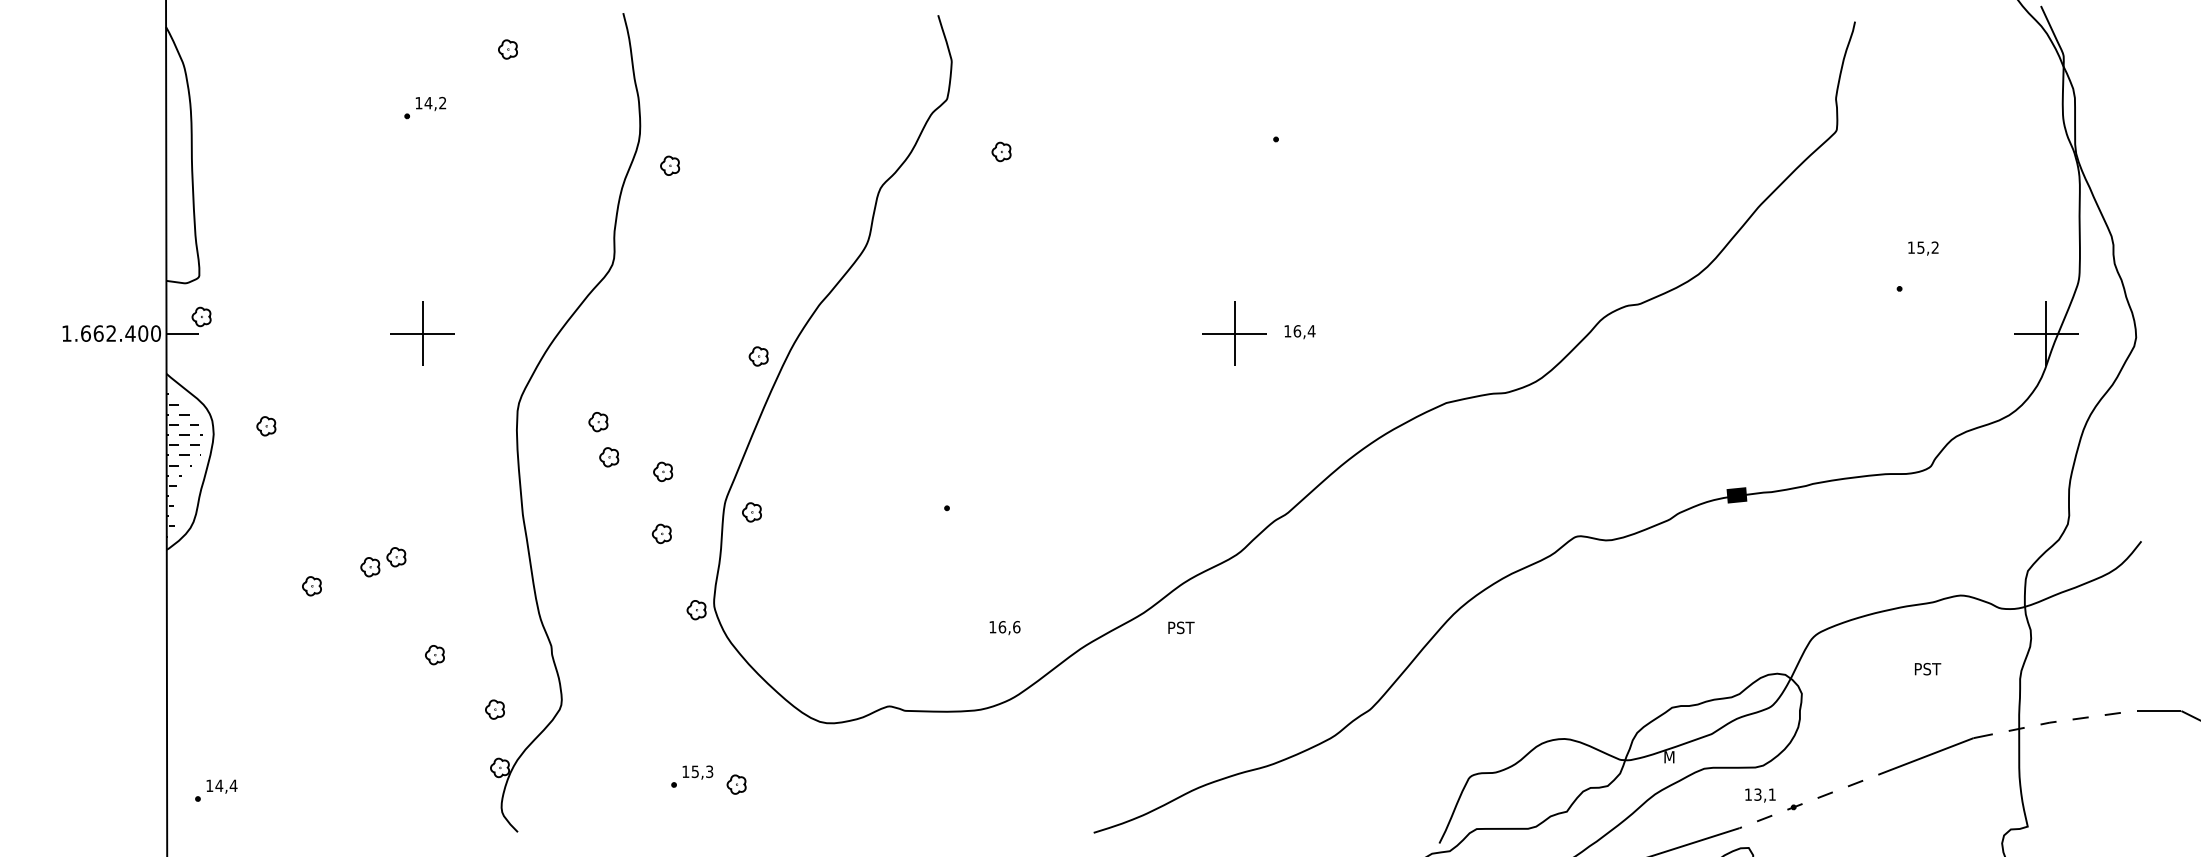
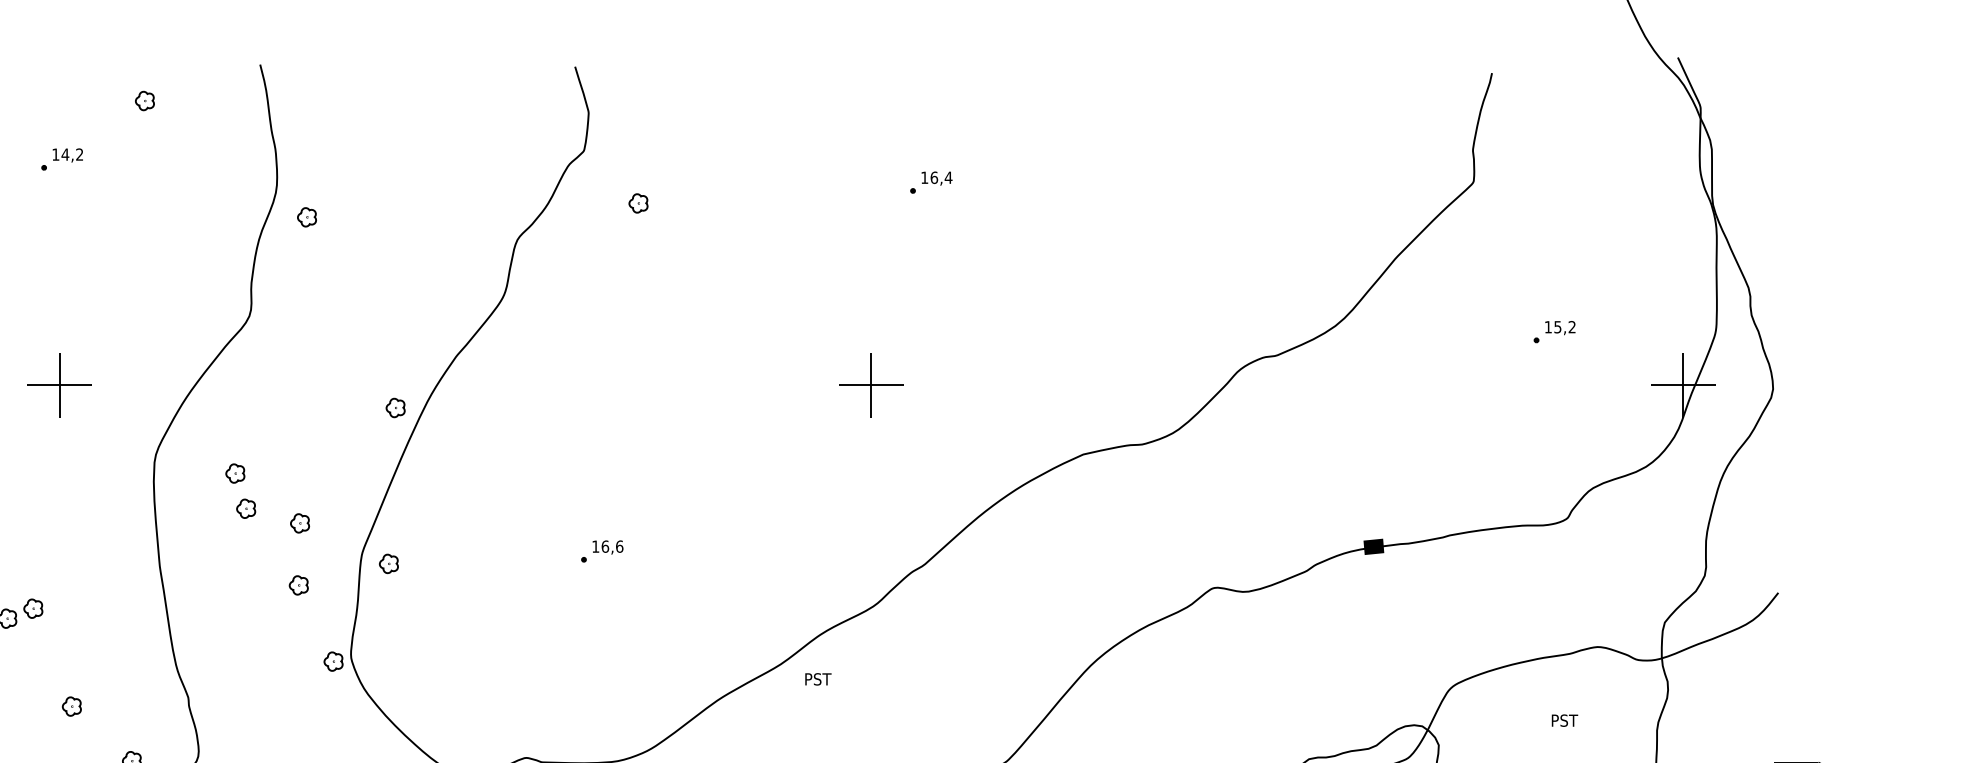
text: (1923, 248) -> (1560, 327), moved
text: (1299, 332) -> (936, 178), moved
text: (1004, 628) -> (607, 547), moved

